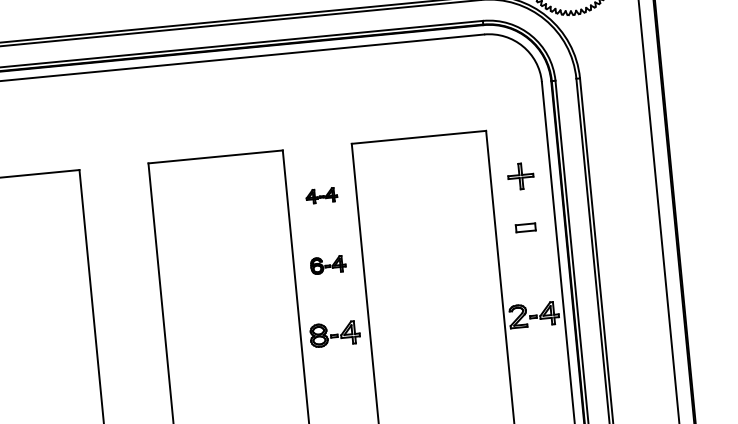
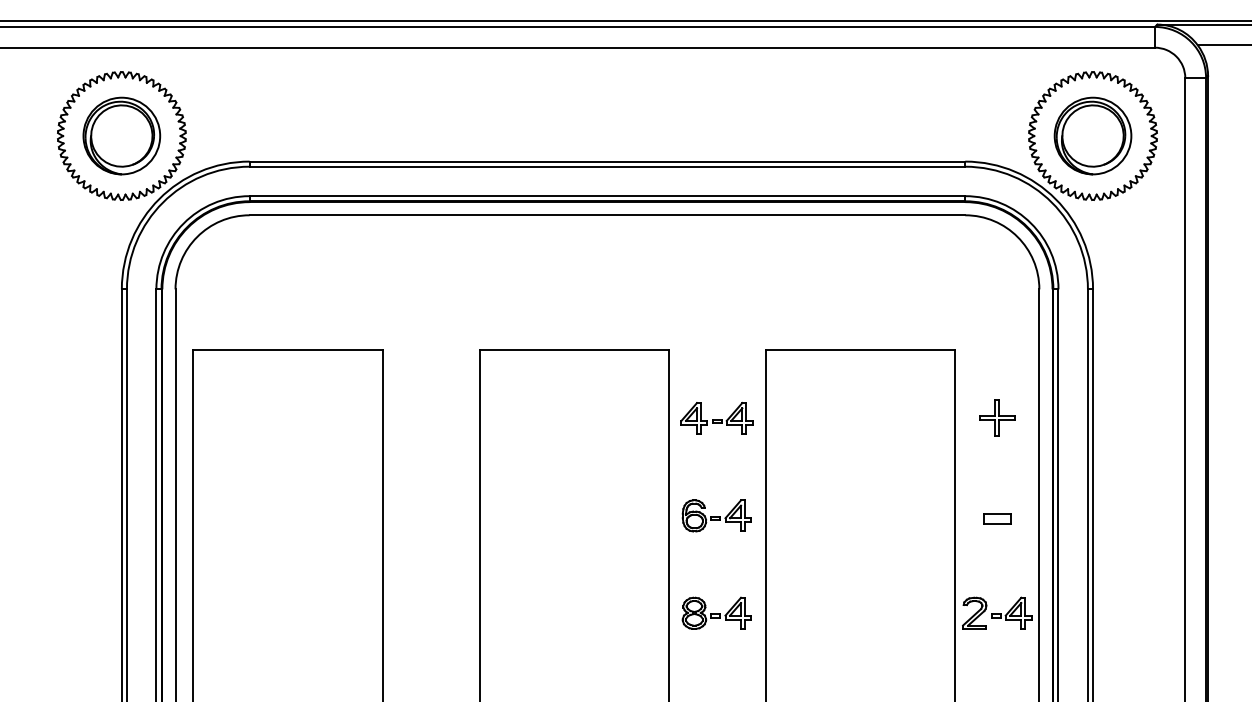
part: (321, 195) -> (716, 418), size x1.67
part: (525, 227) -> (997, 518), moved
part: (328, 264) -> (716, 515), size x1.43

